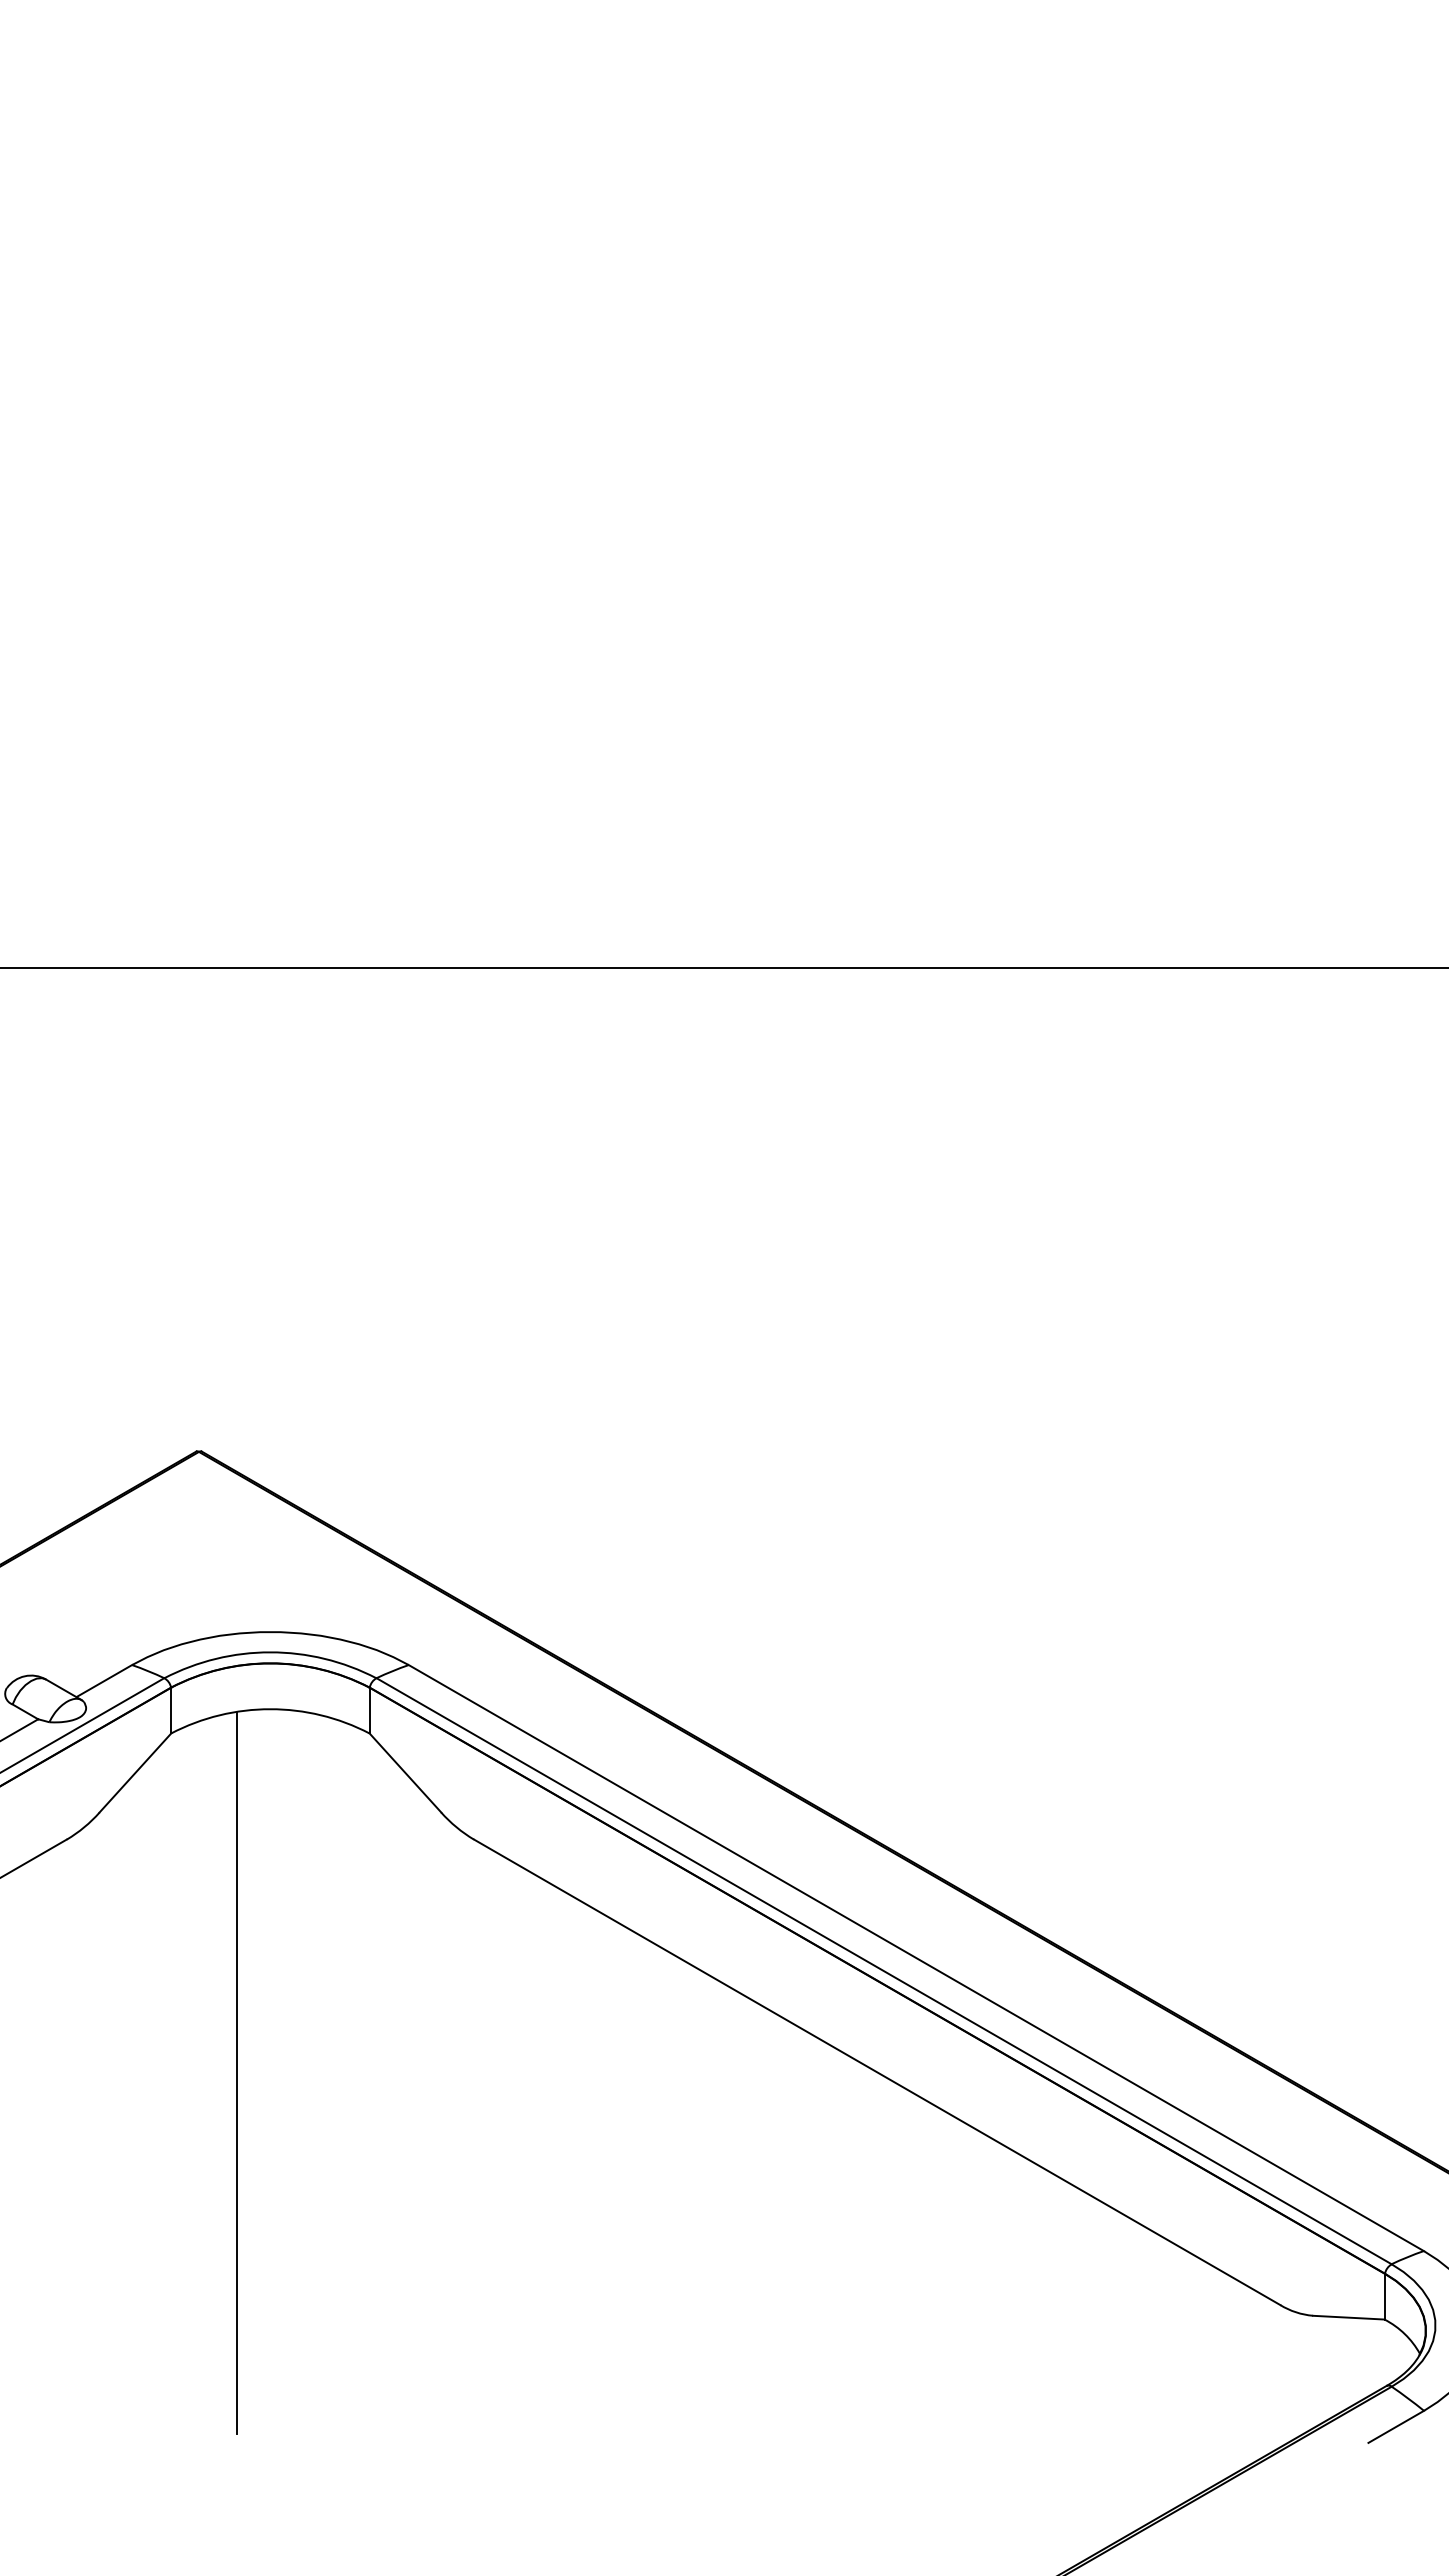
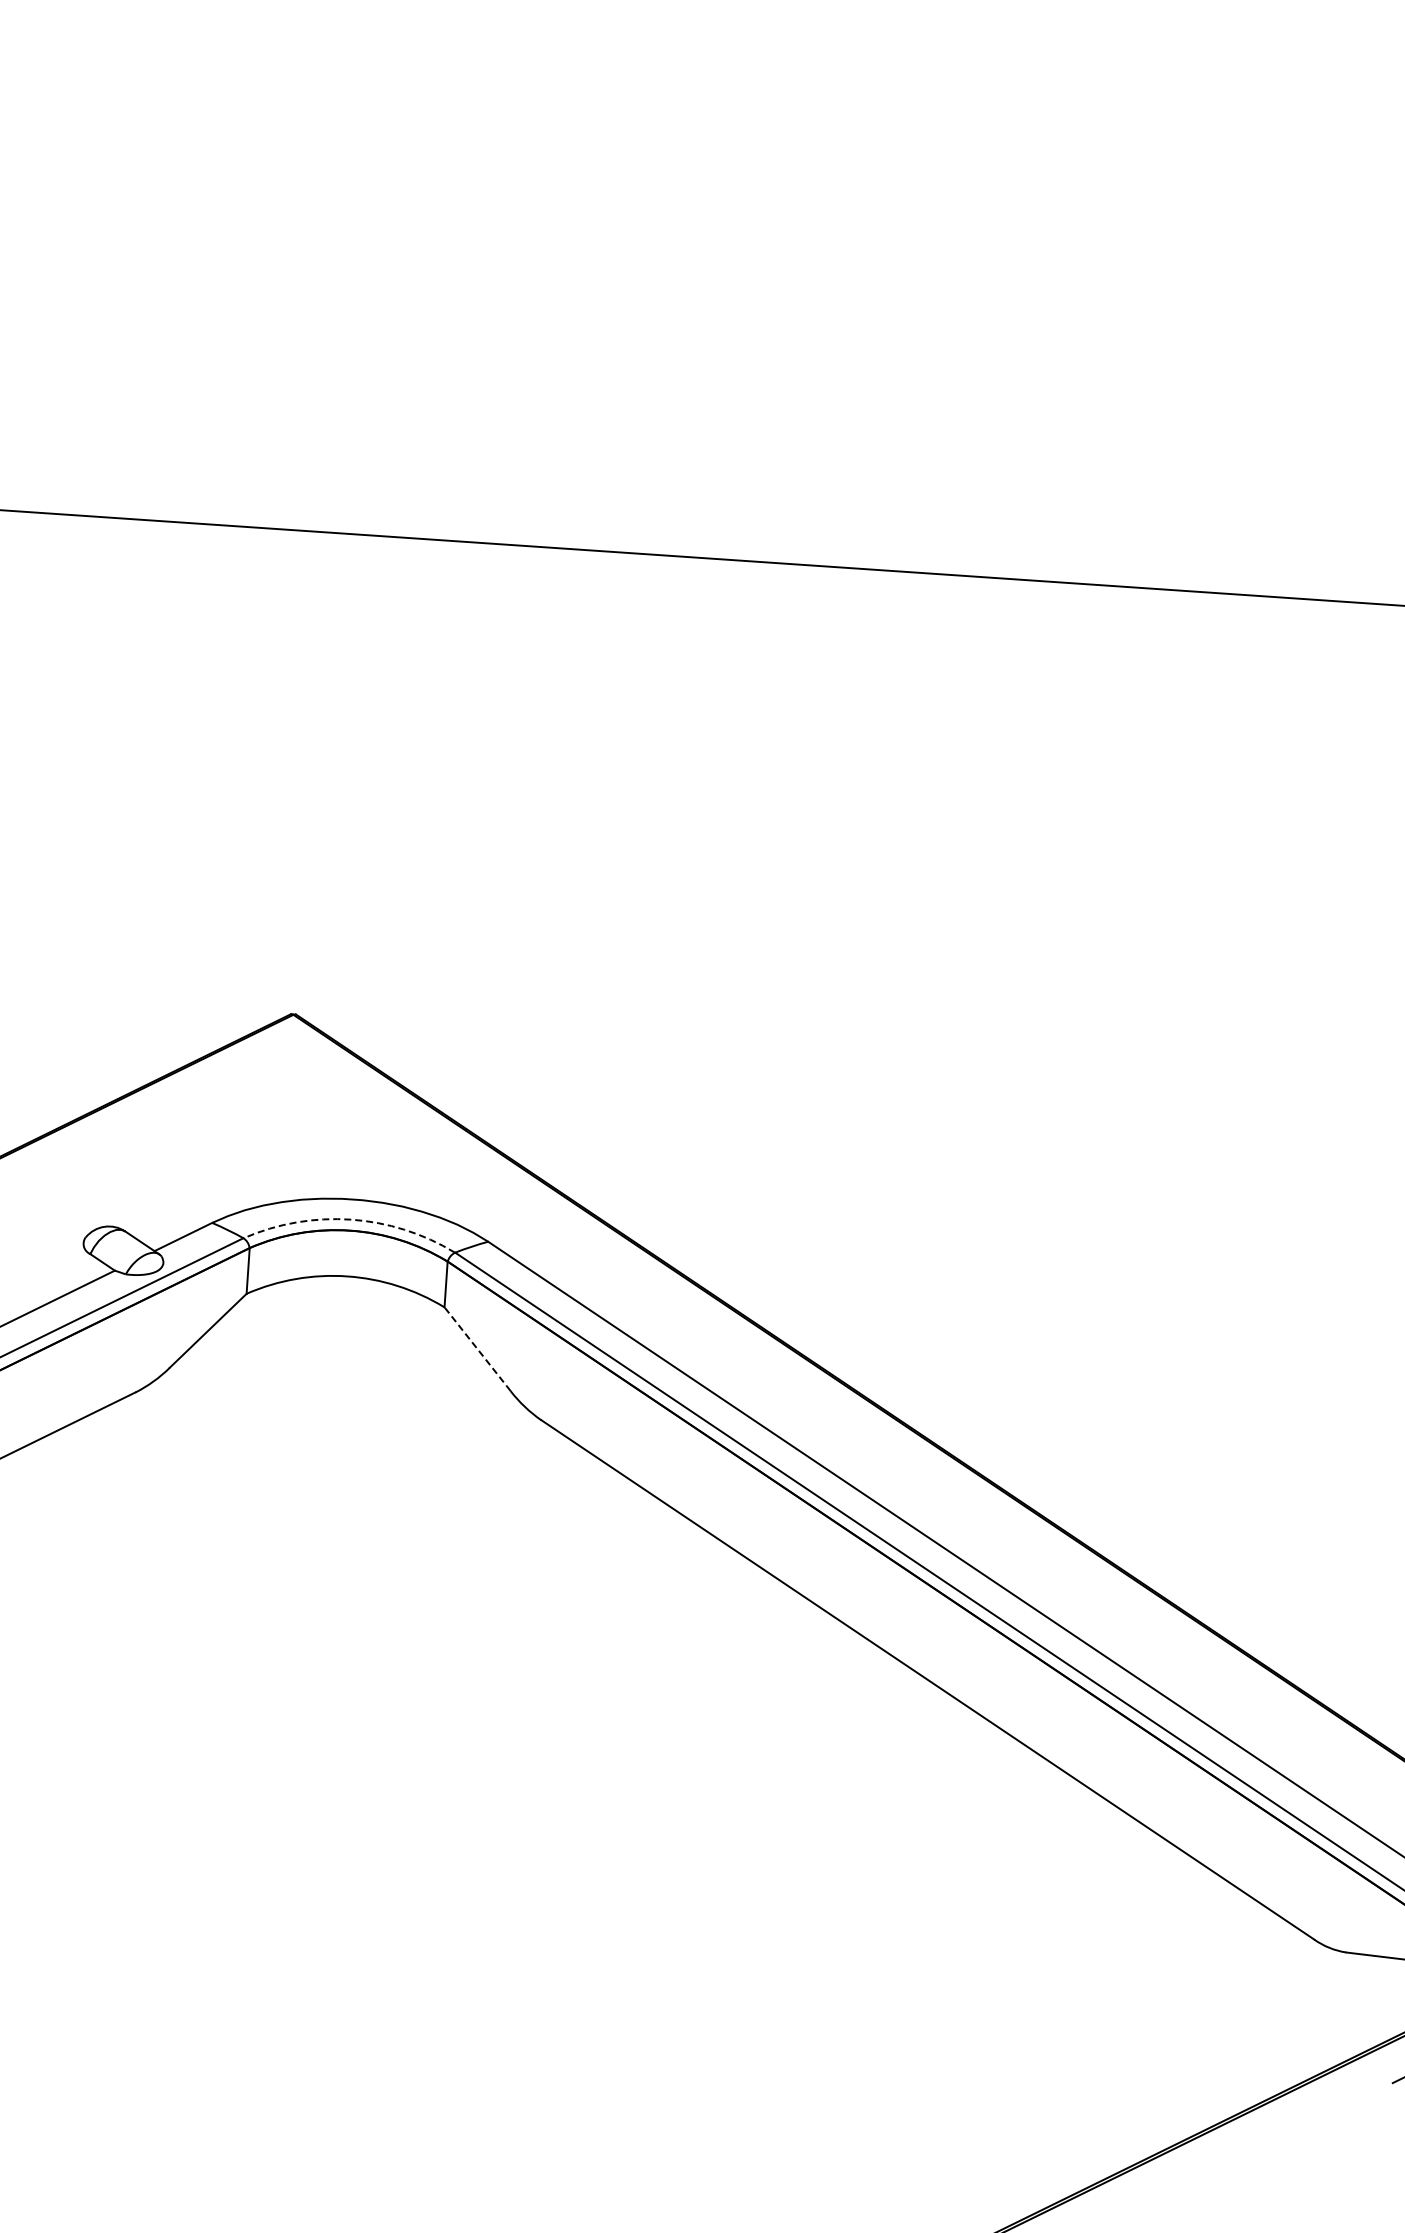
arc: (270, 1652) -> (351, 1219), solid -> dashed
line: (405, 1772) -> (477, 1348), solid -> dashed
line: (236, 2073) -> (288, 1637), removed

